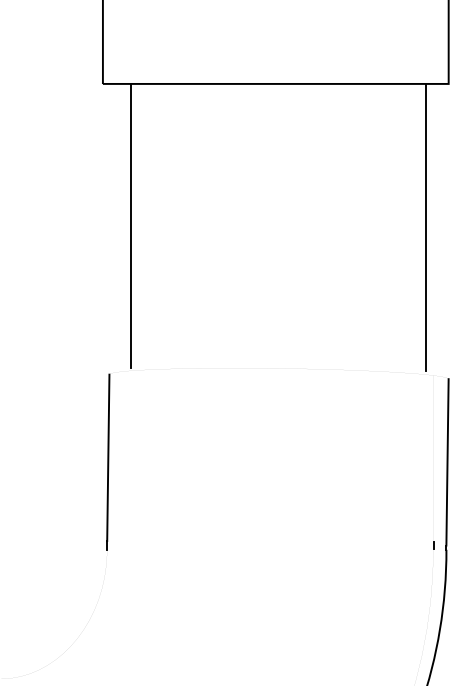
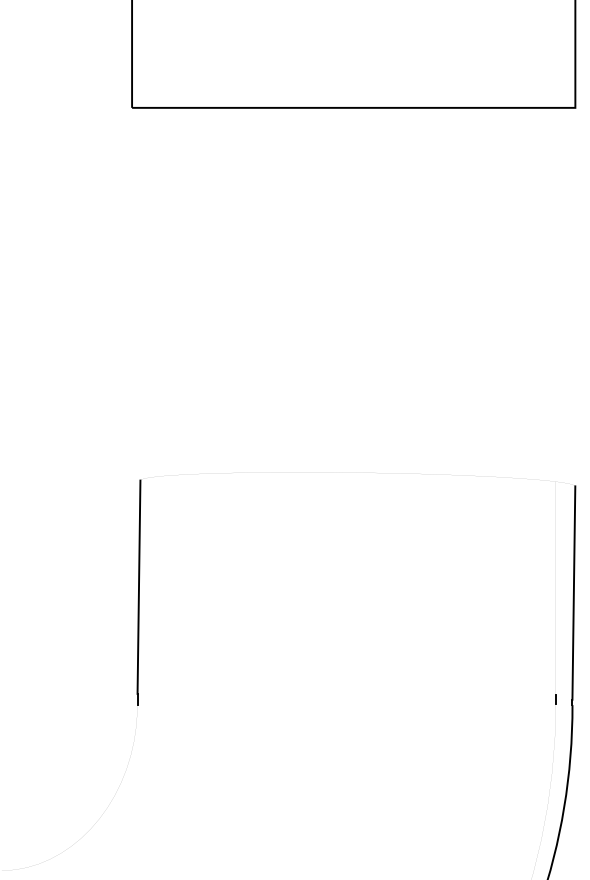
line: (130, 225) -> (167, 289), removed
line: (426, 227) -> (546, 291), removed

